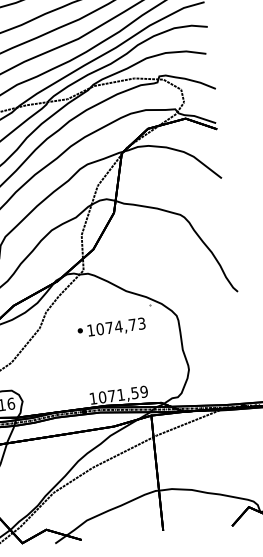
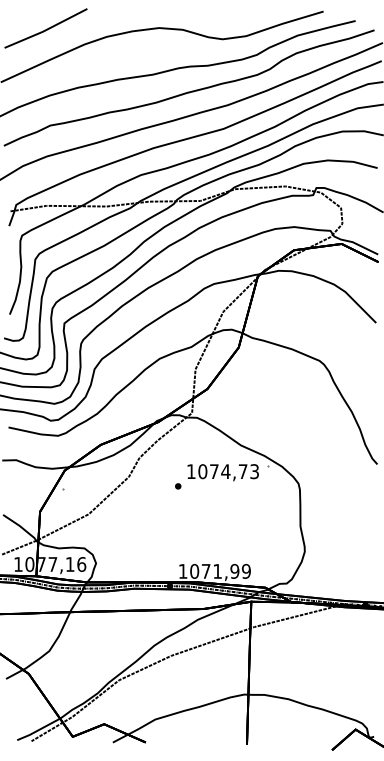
text: (116, 327) -> (222, 472), moved
text: (134, 392) -> (234, 570), 1071,59 -> 1071,99

